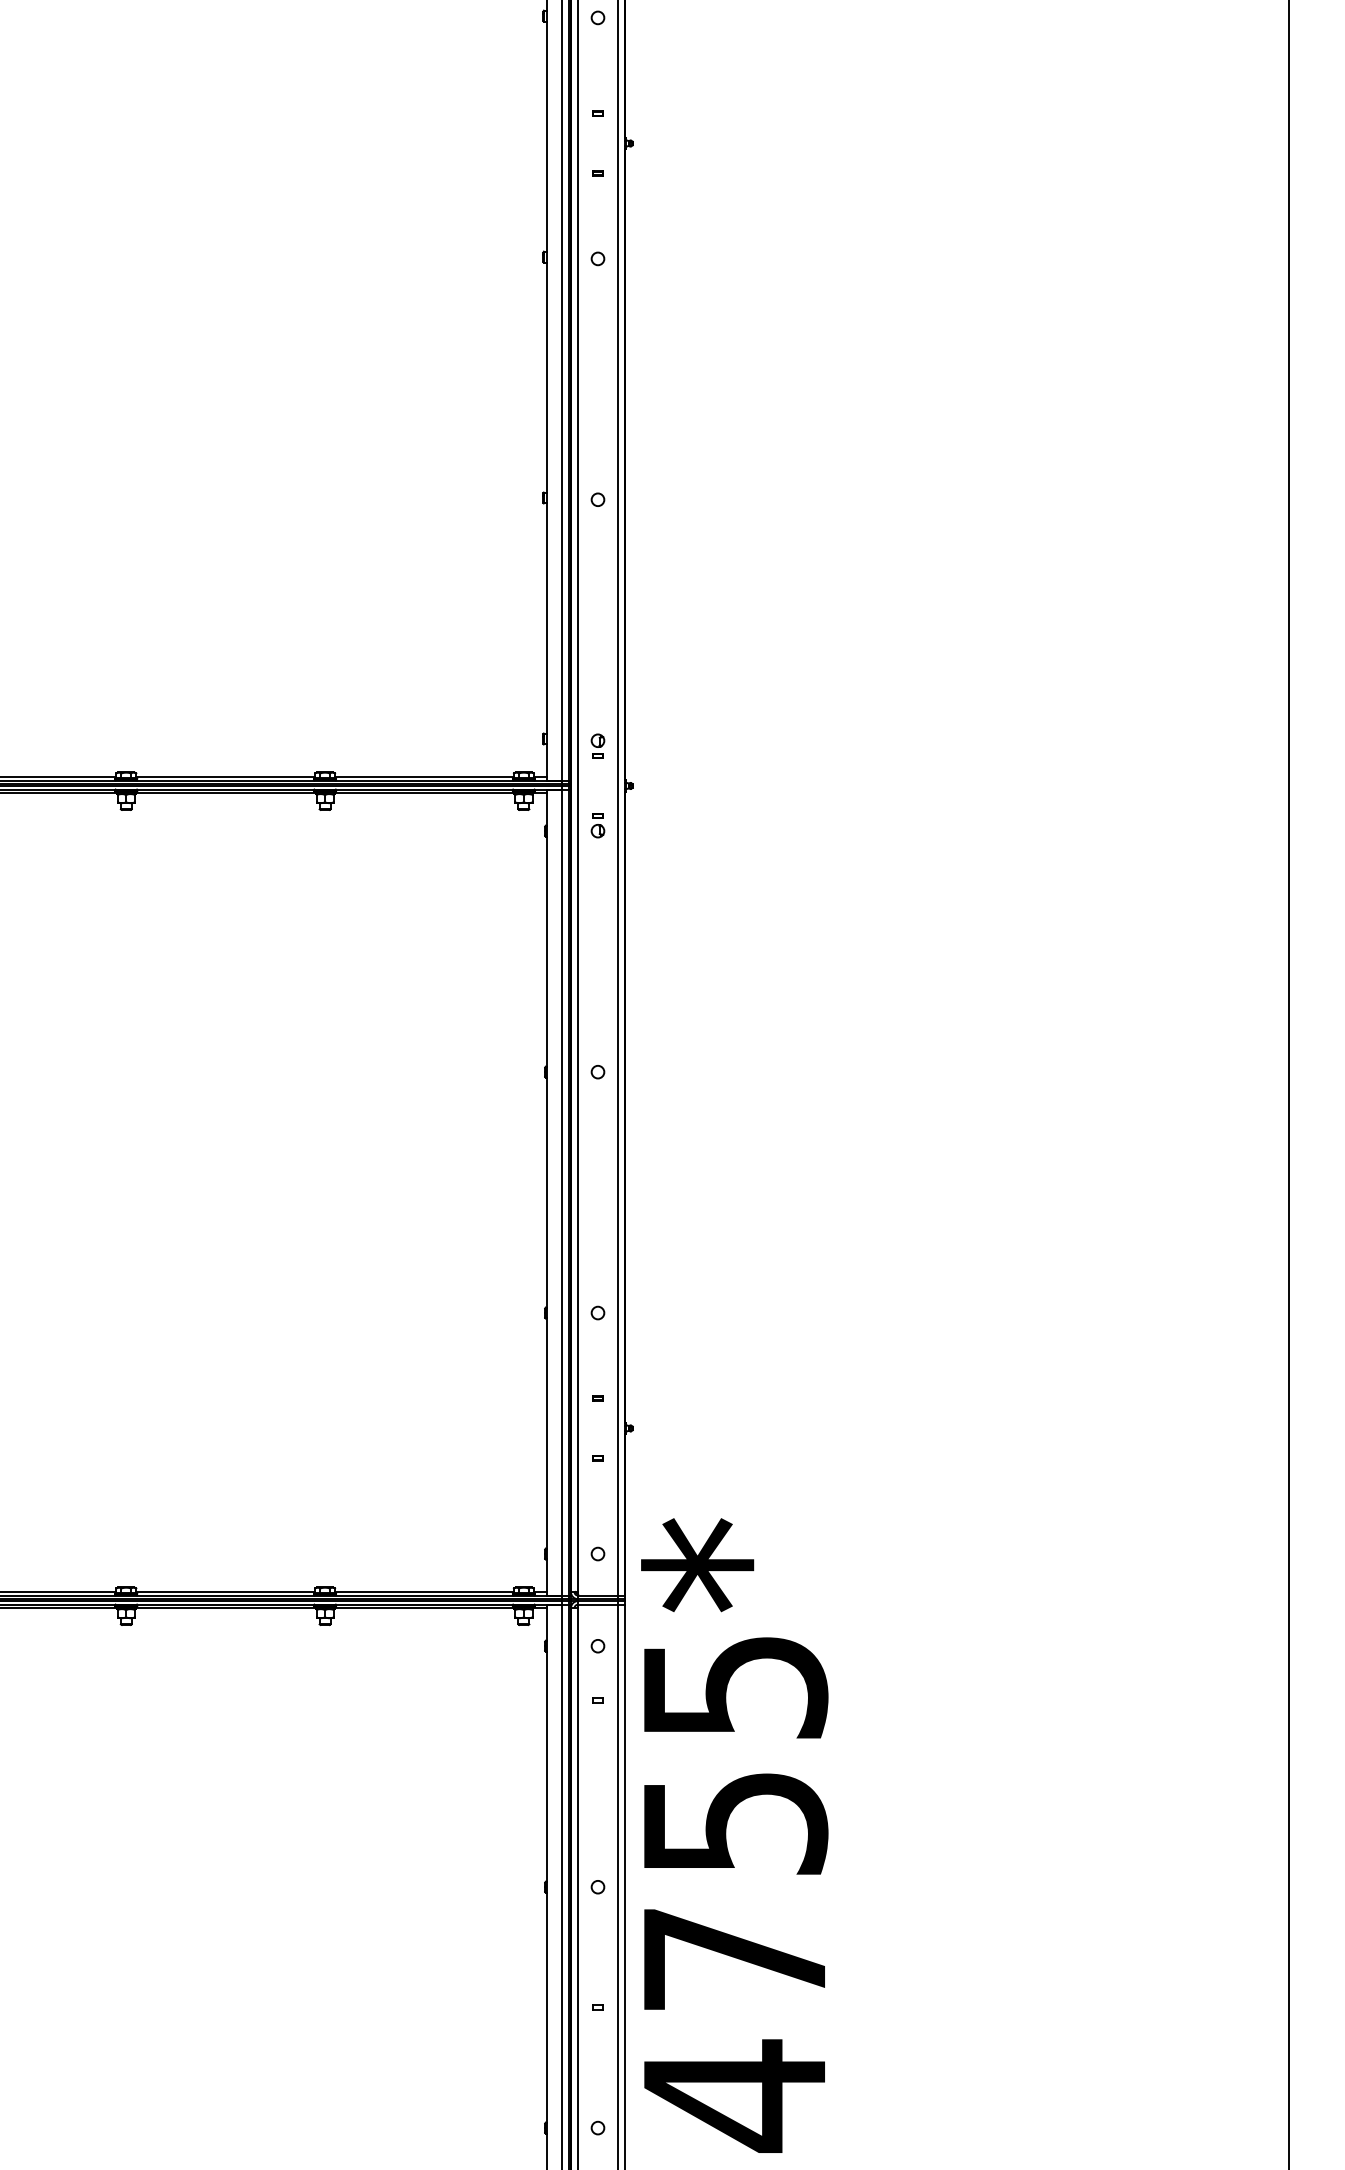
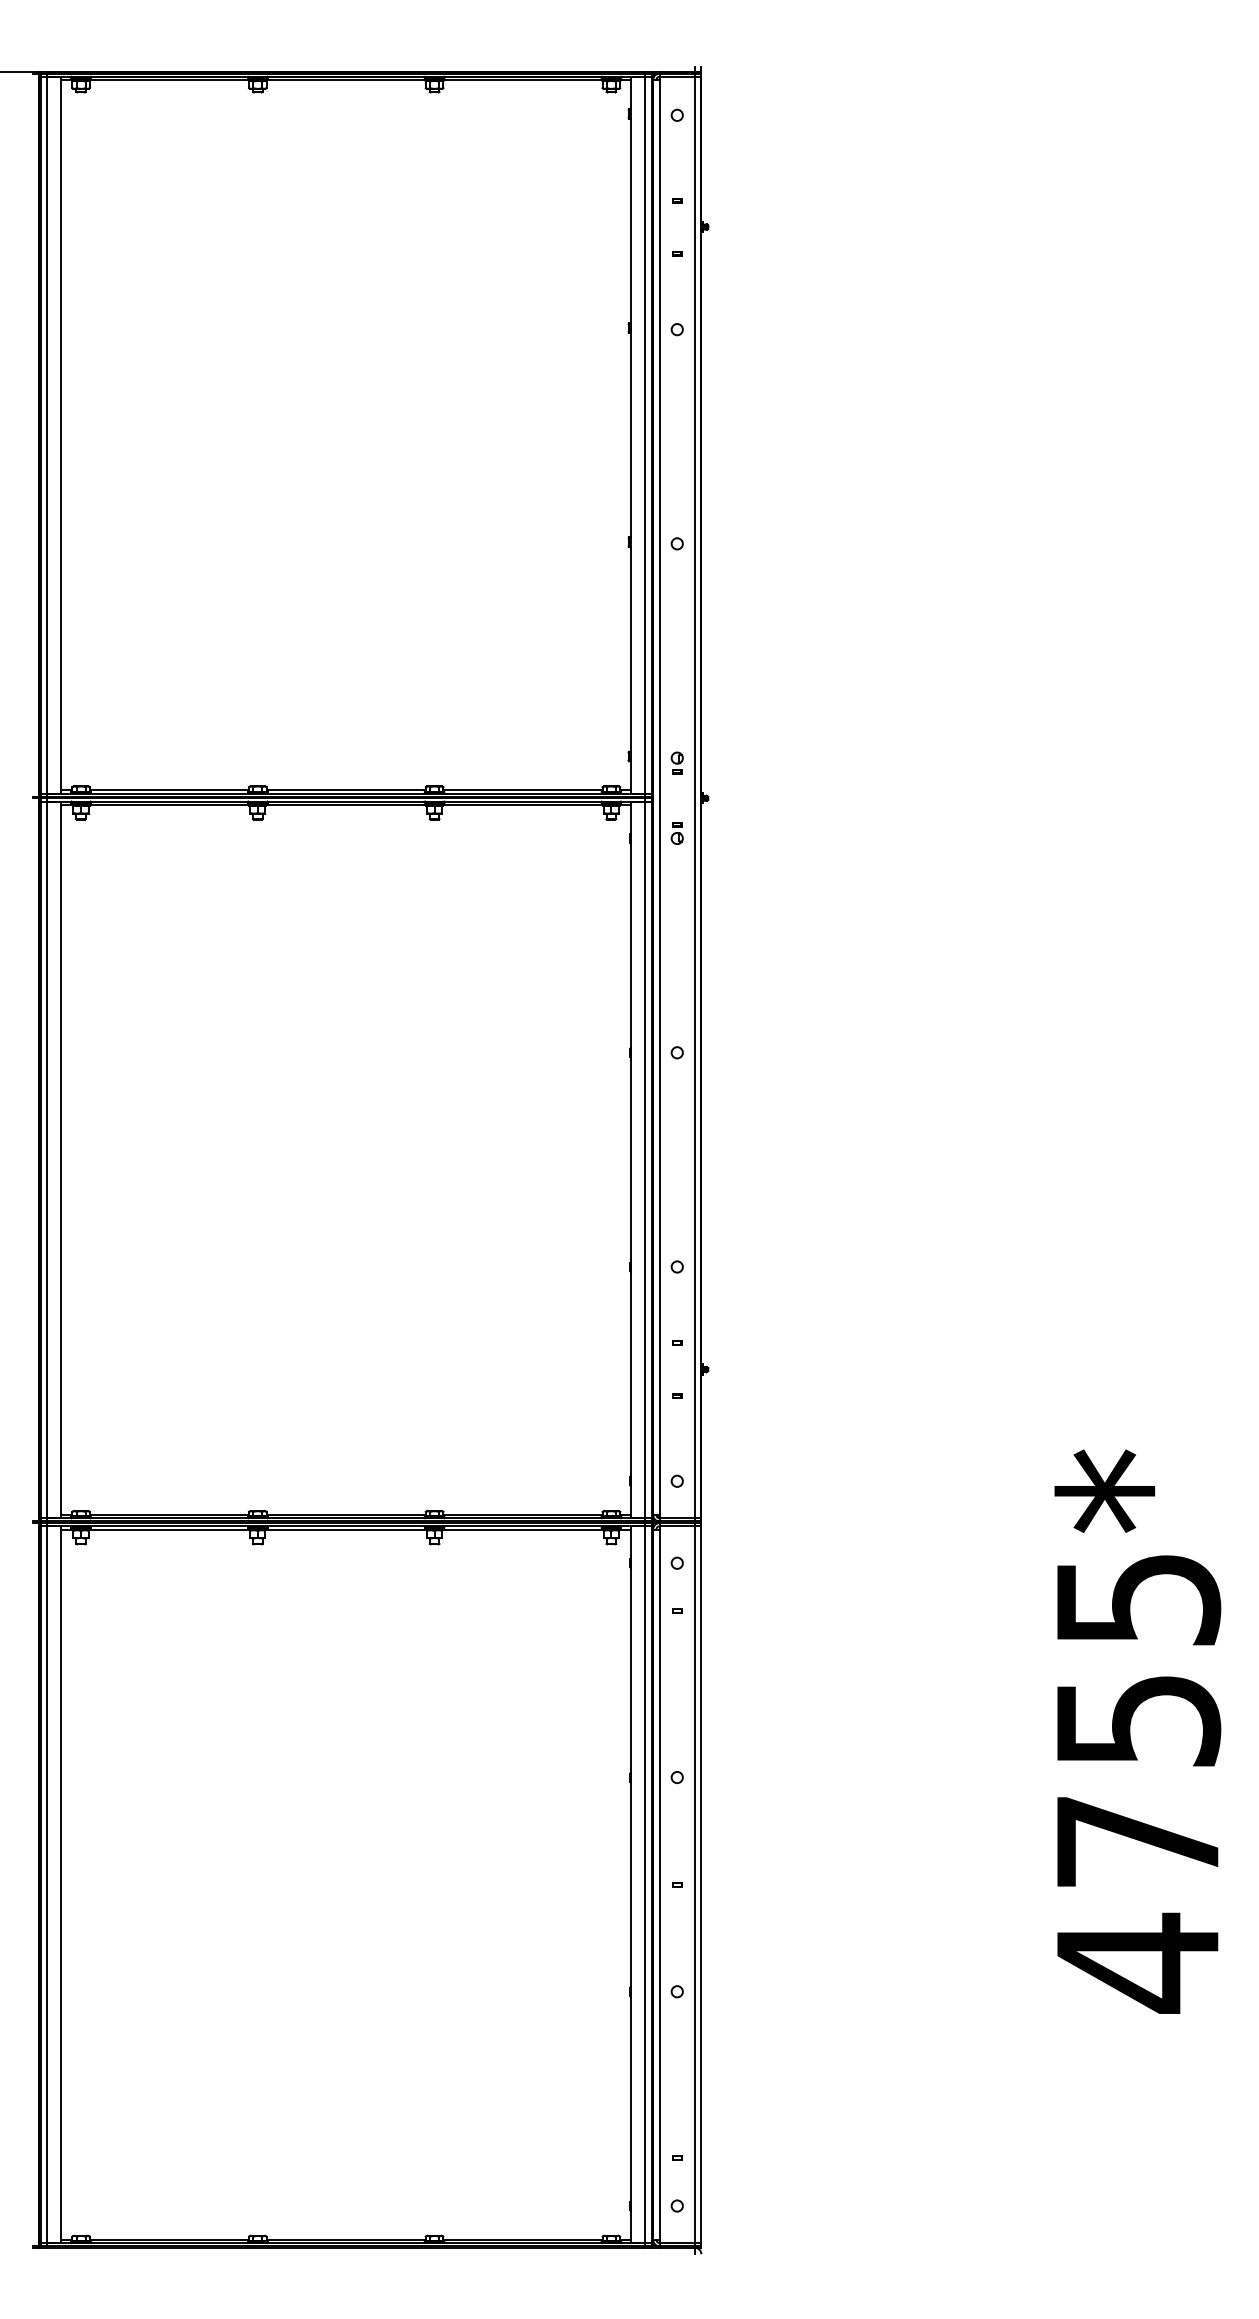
text: (734, 1835) -> (1137, 1731), moved

